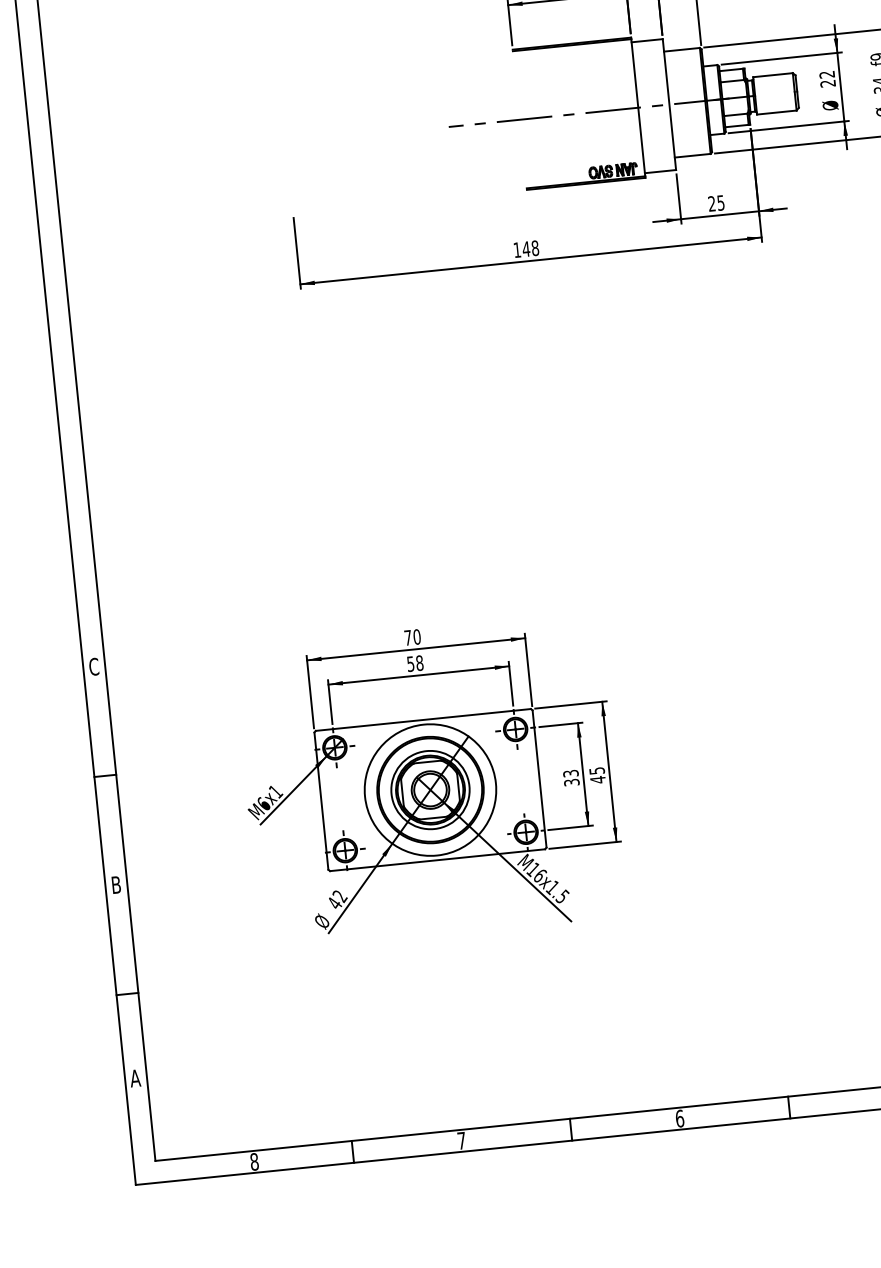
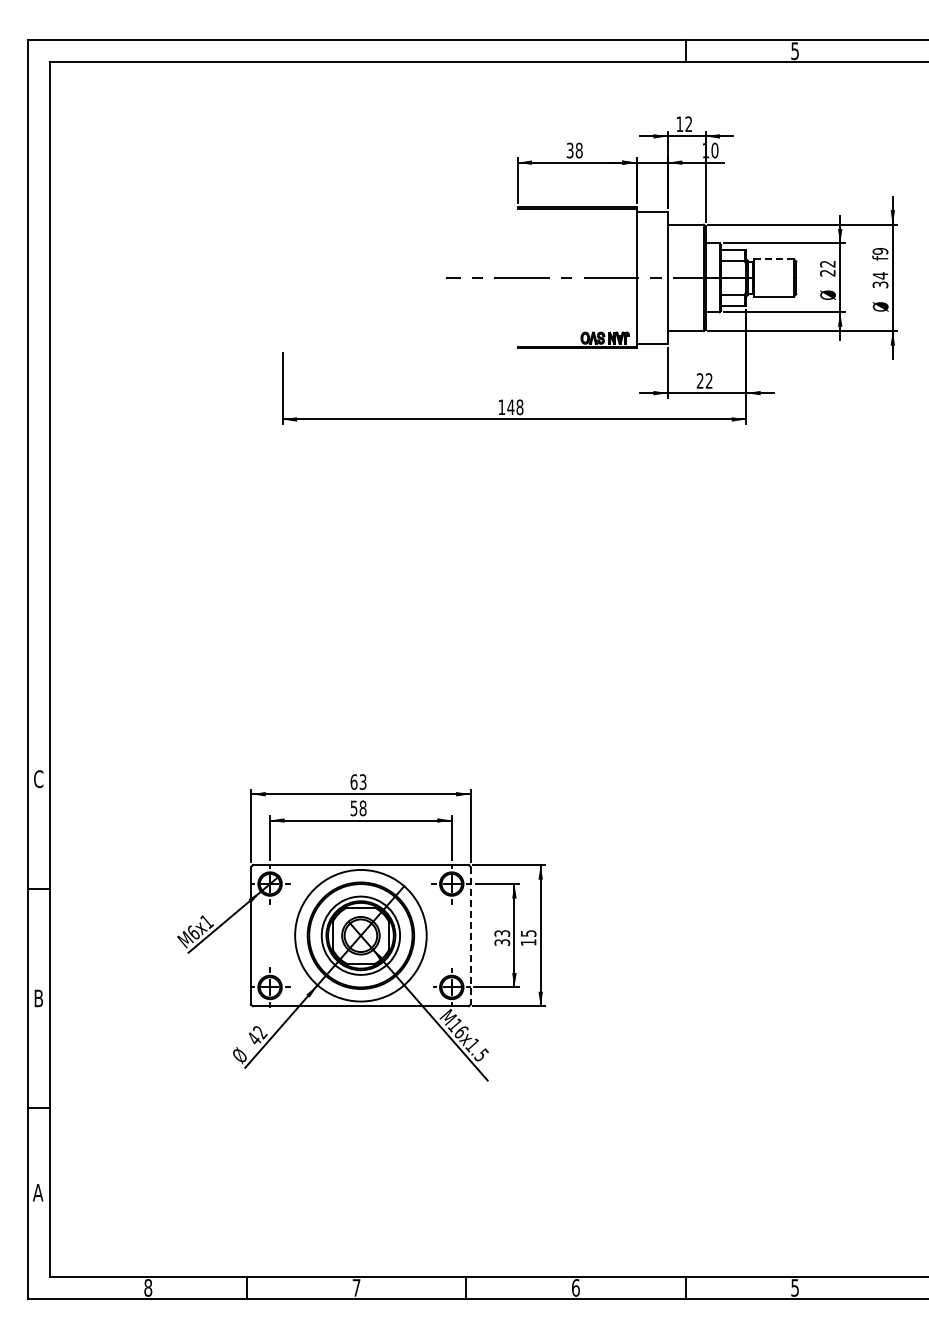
line: (772, 75) -> (773, 259), solid -> dashed
text: (720, 202) -> (708, 380), 25 -> 22
text: (412, 636) -> (358, 781), 70 -> 63
line: (539, 778) -> (470, 935), solid -> dashed
text: (597, 779) -> (528, 942), 45 -> 15

